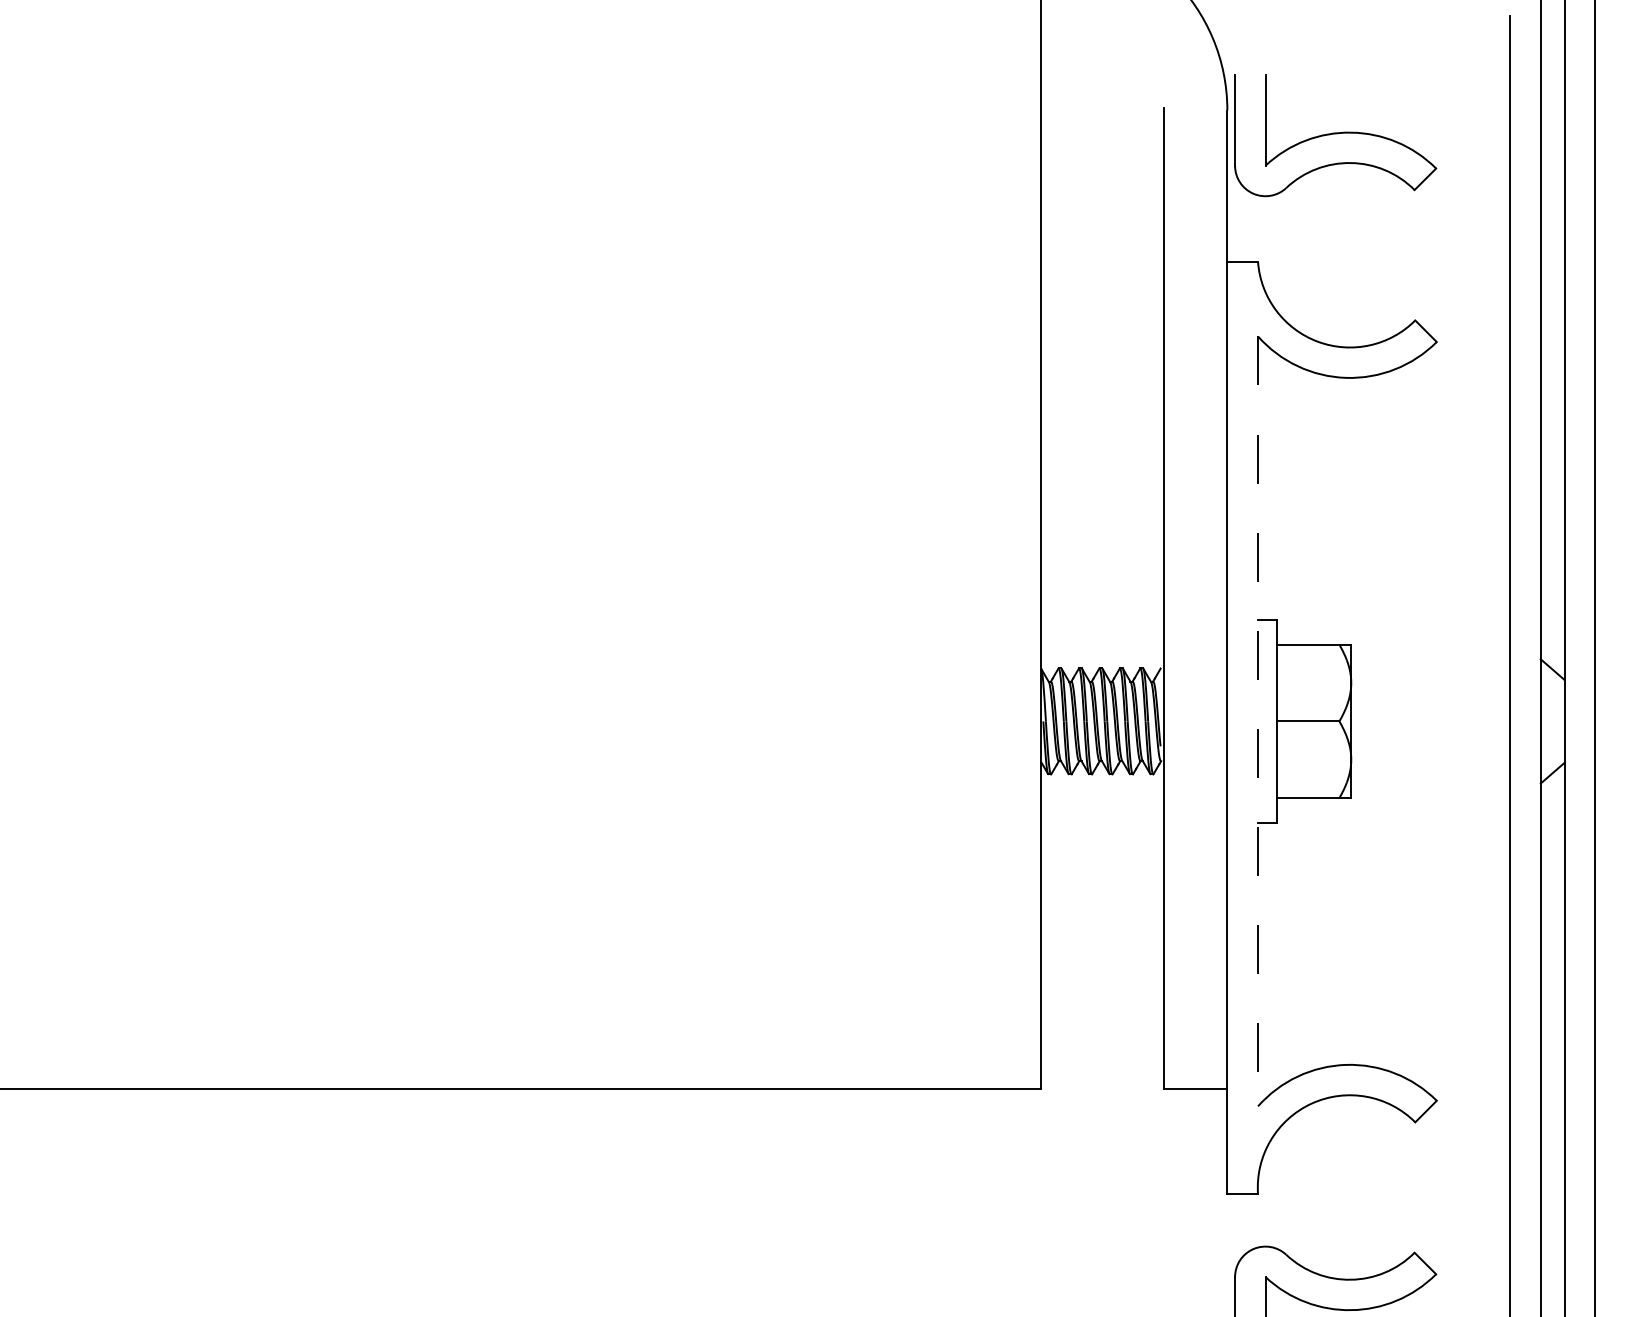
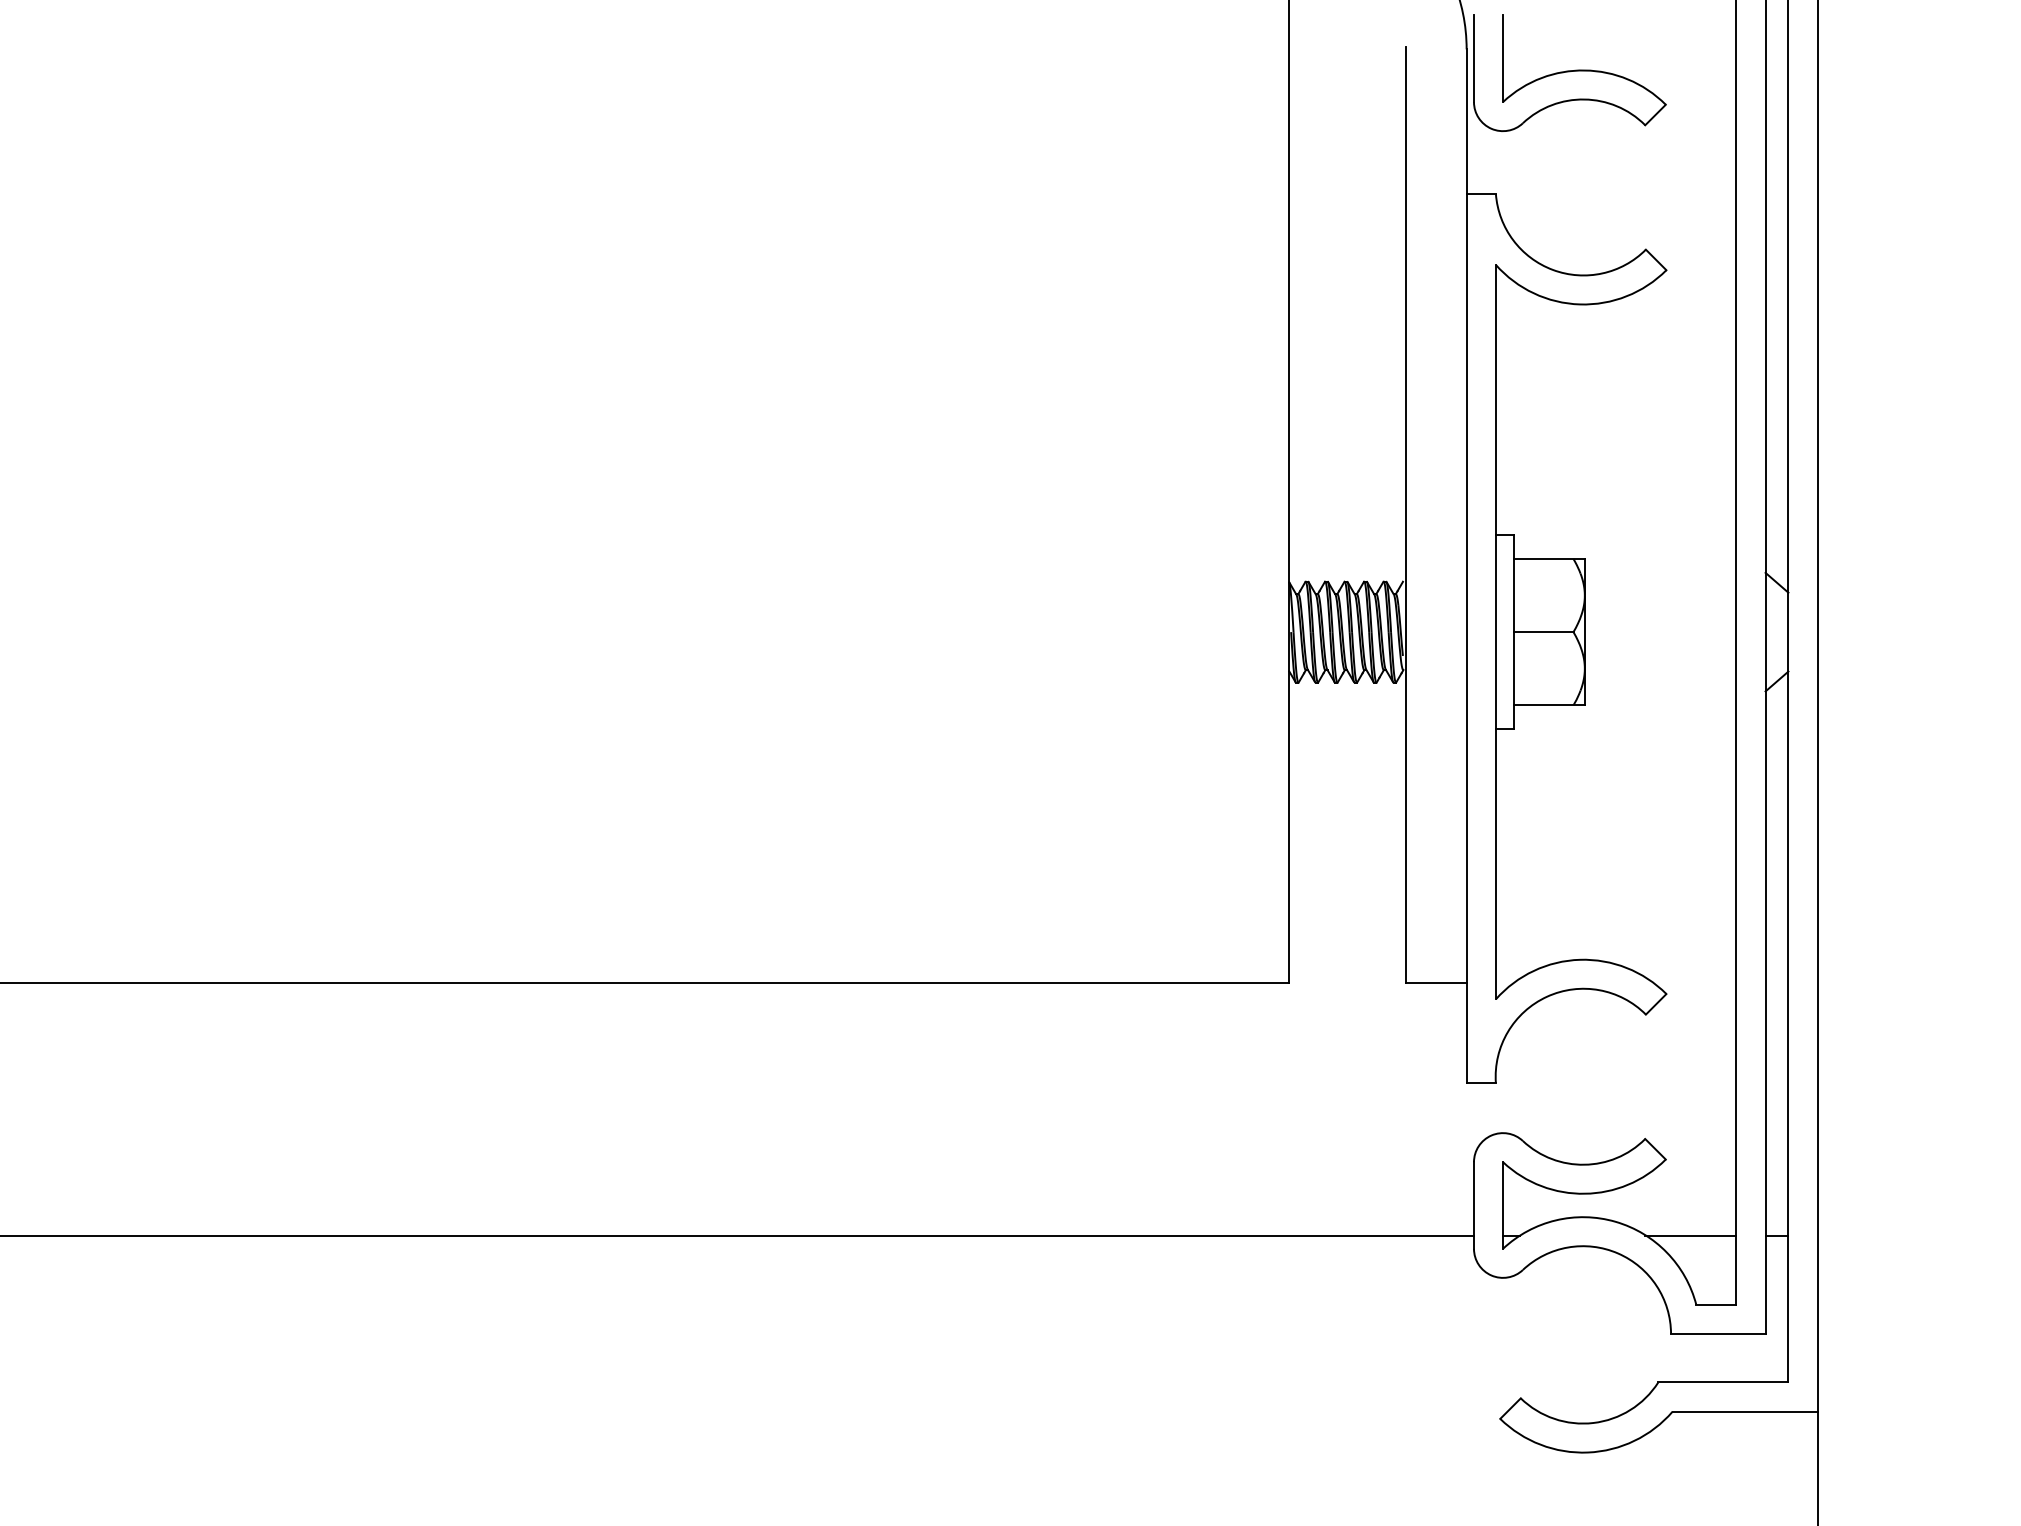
line: (1257, 721) -> (1495, 632), dashed -> solid

